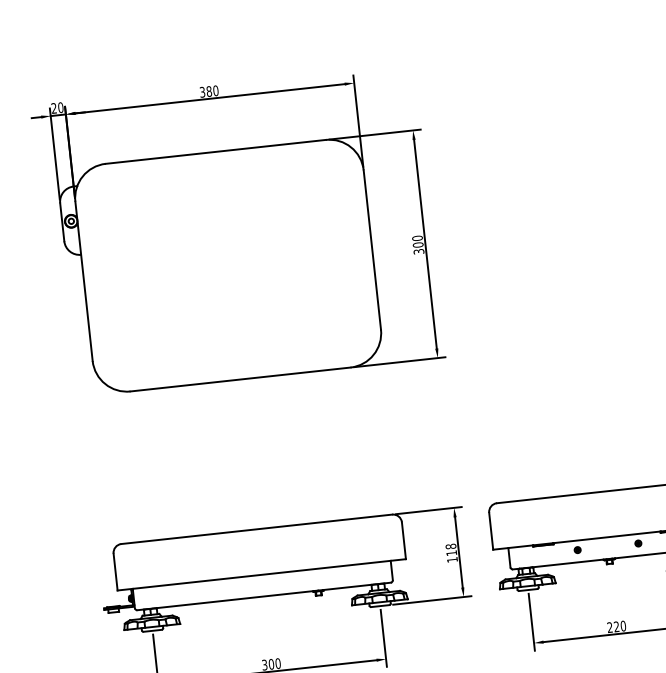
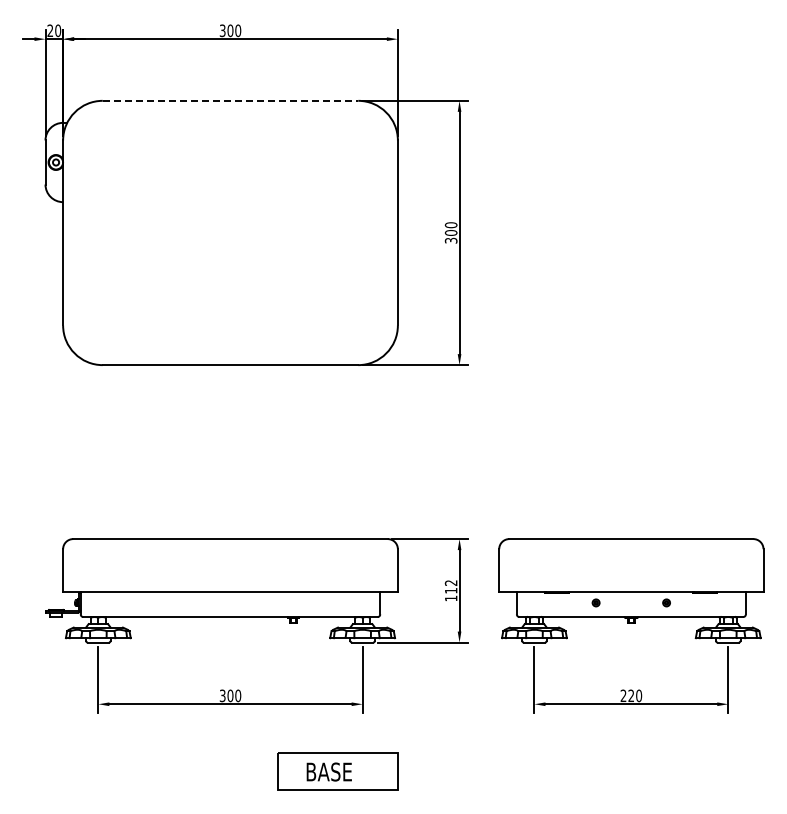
text: (209, 91) -> (230, 30), 380 -> 300
line: (215, 151) -> (230, 100), solid -> dashed
text: (451, 546) -> (451, 582), 118 -> 112

